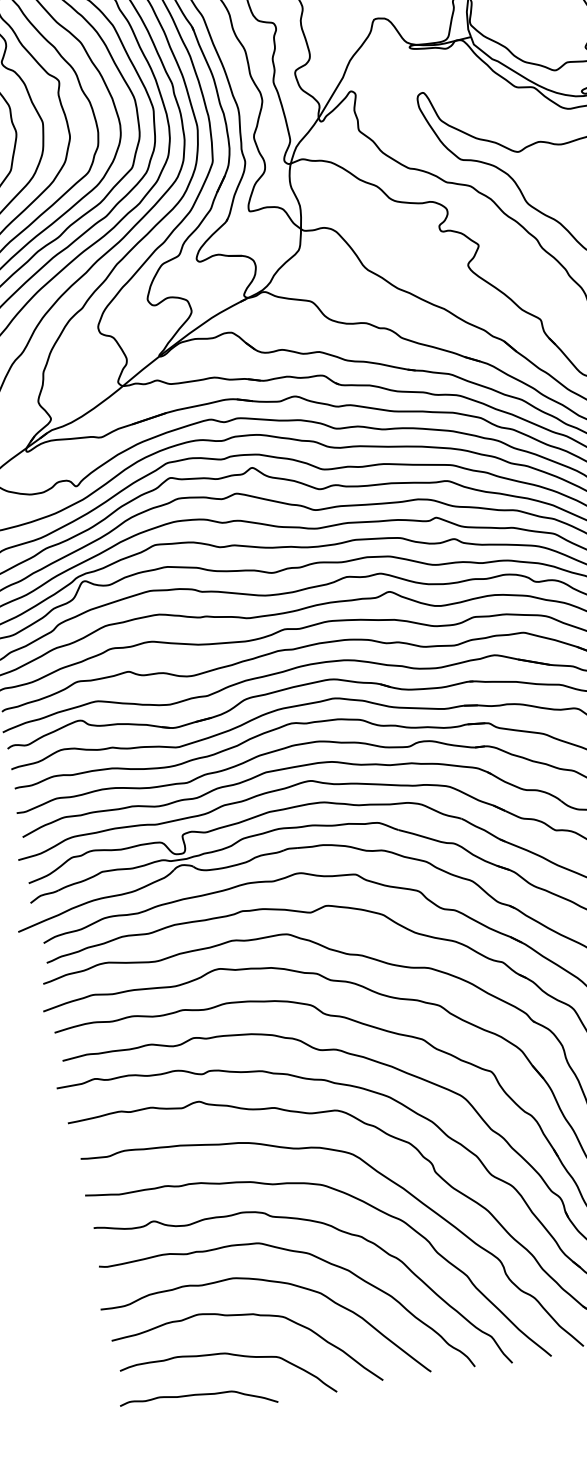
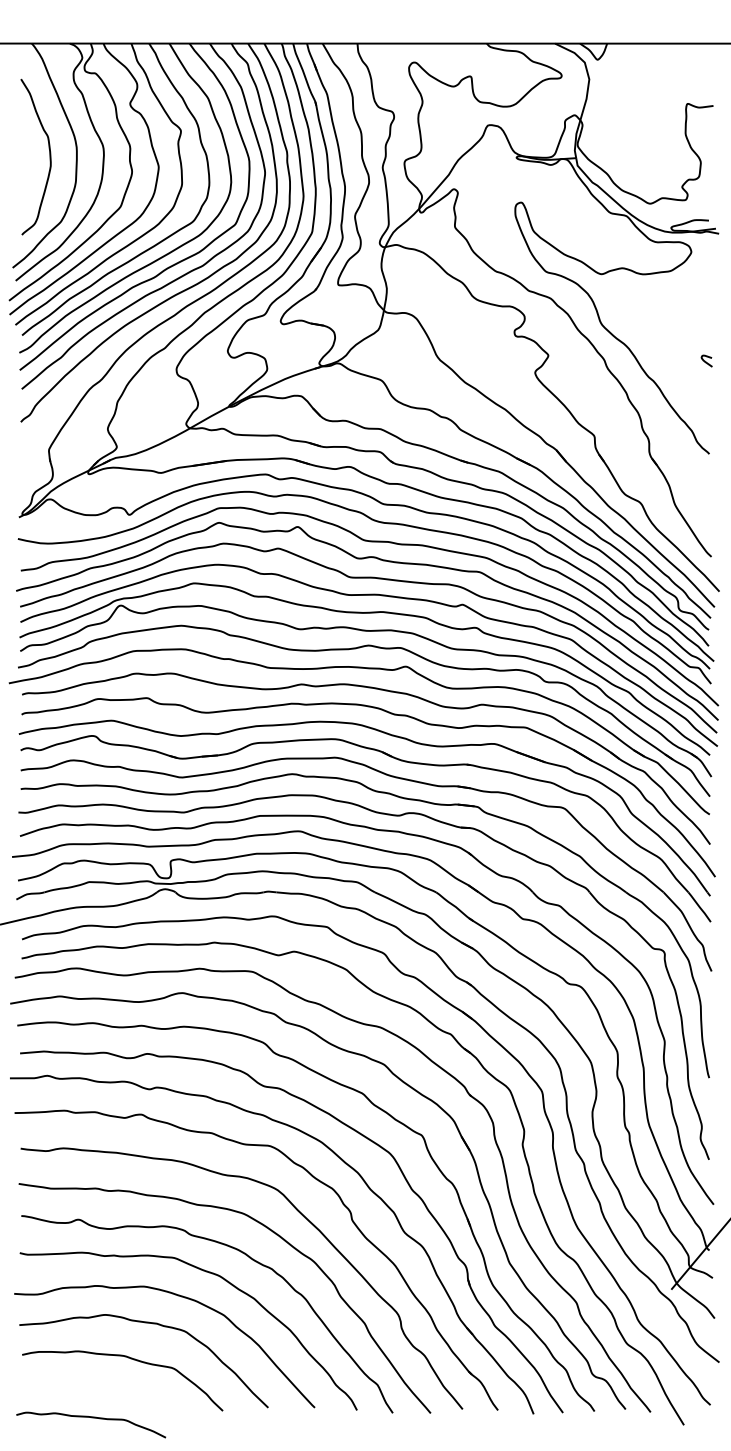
curve: (198, 1396) -> (91, 1418), moved

